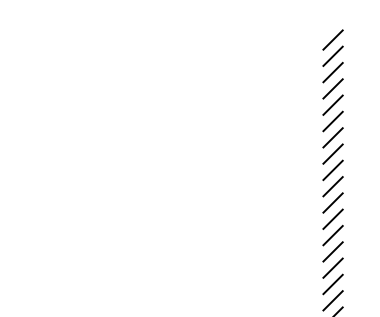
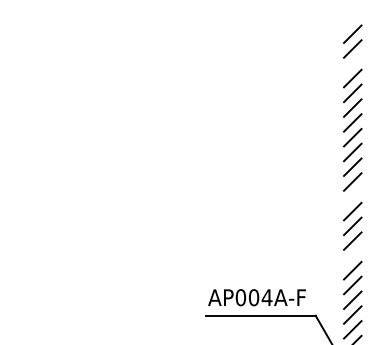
line: (332, 72) -> (352, 63), removed
line: (332, 218) -> (352, 196), removed
line: (332, 283) -> (352, 255), removed

